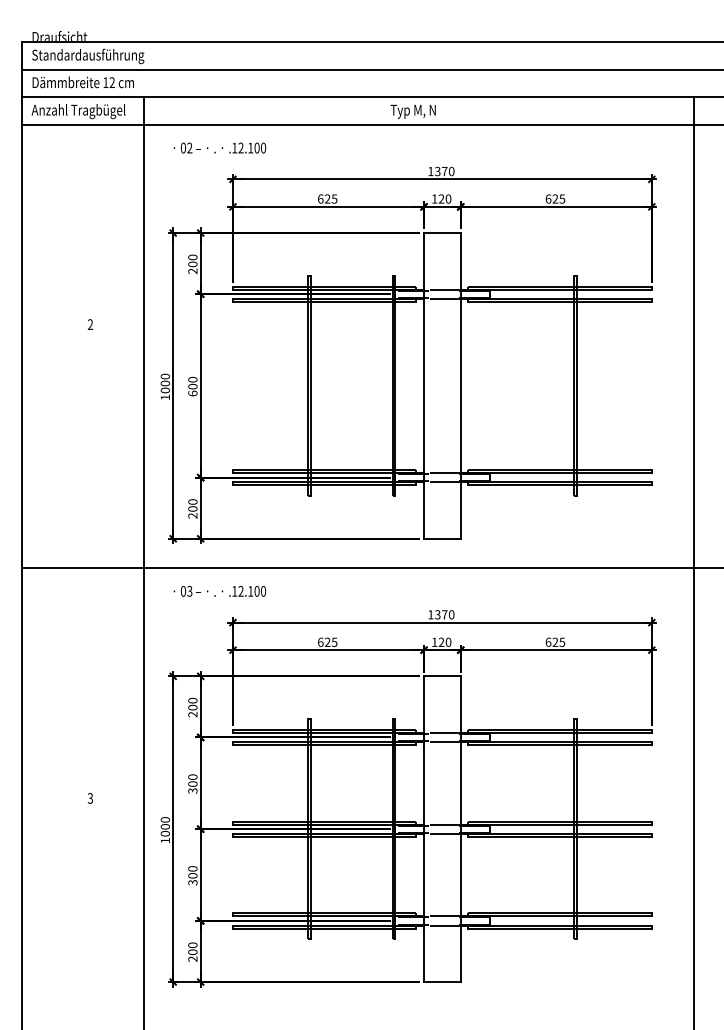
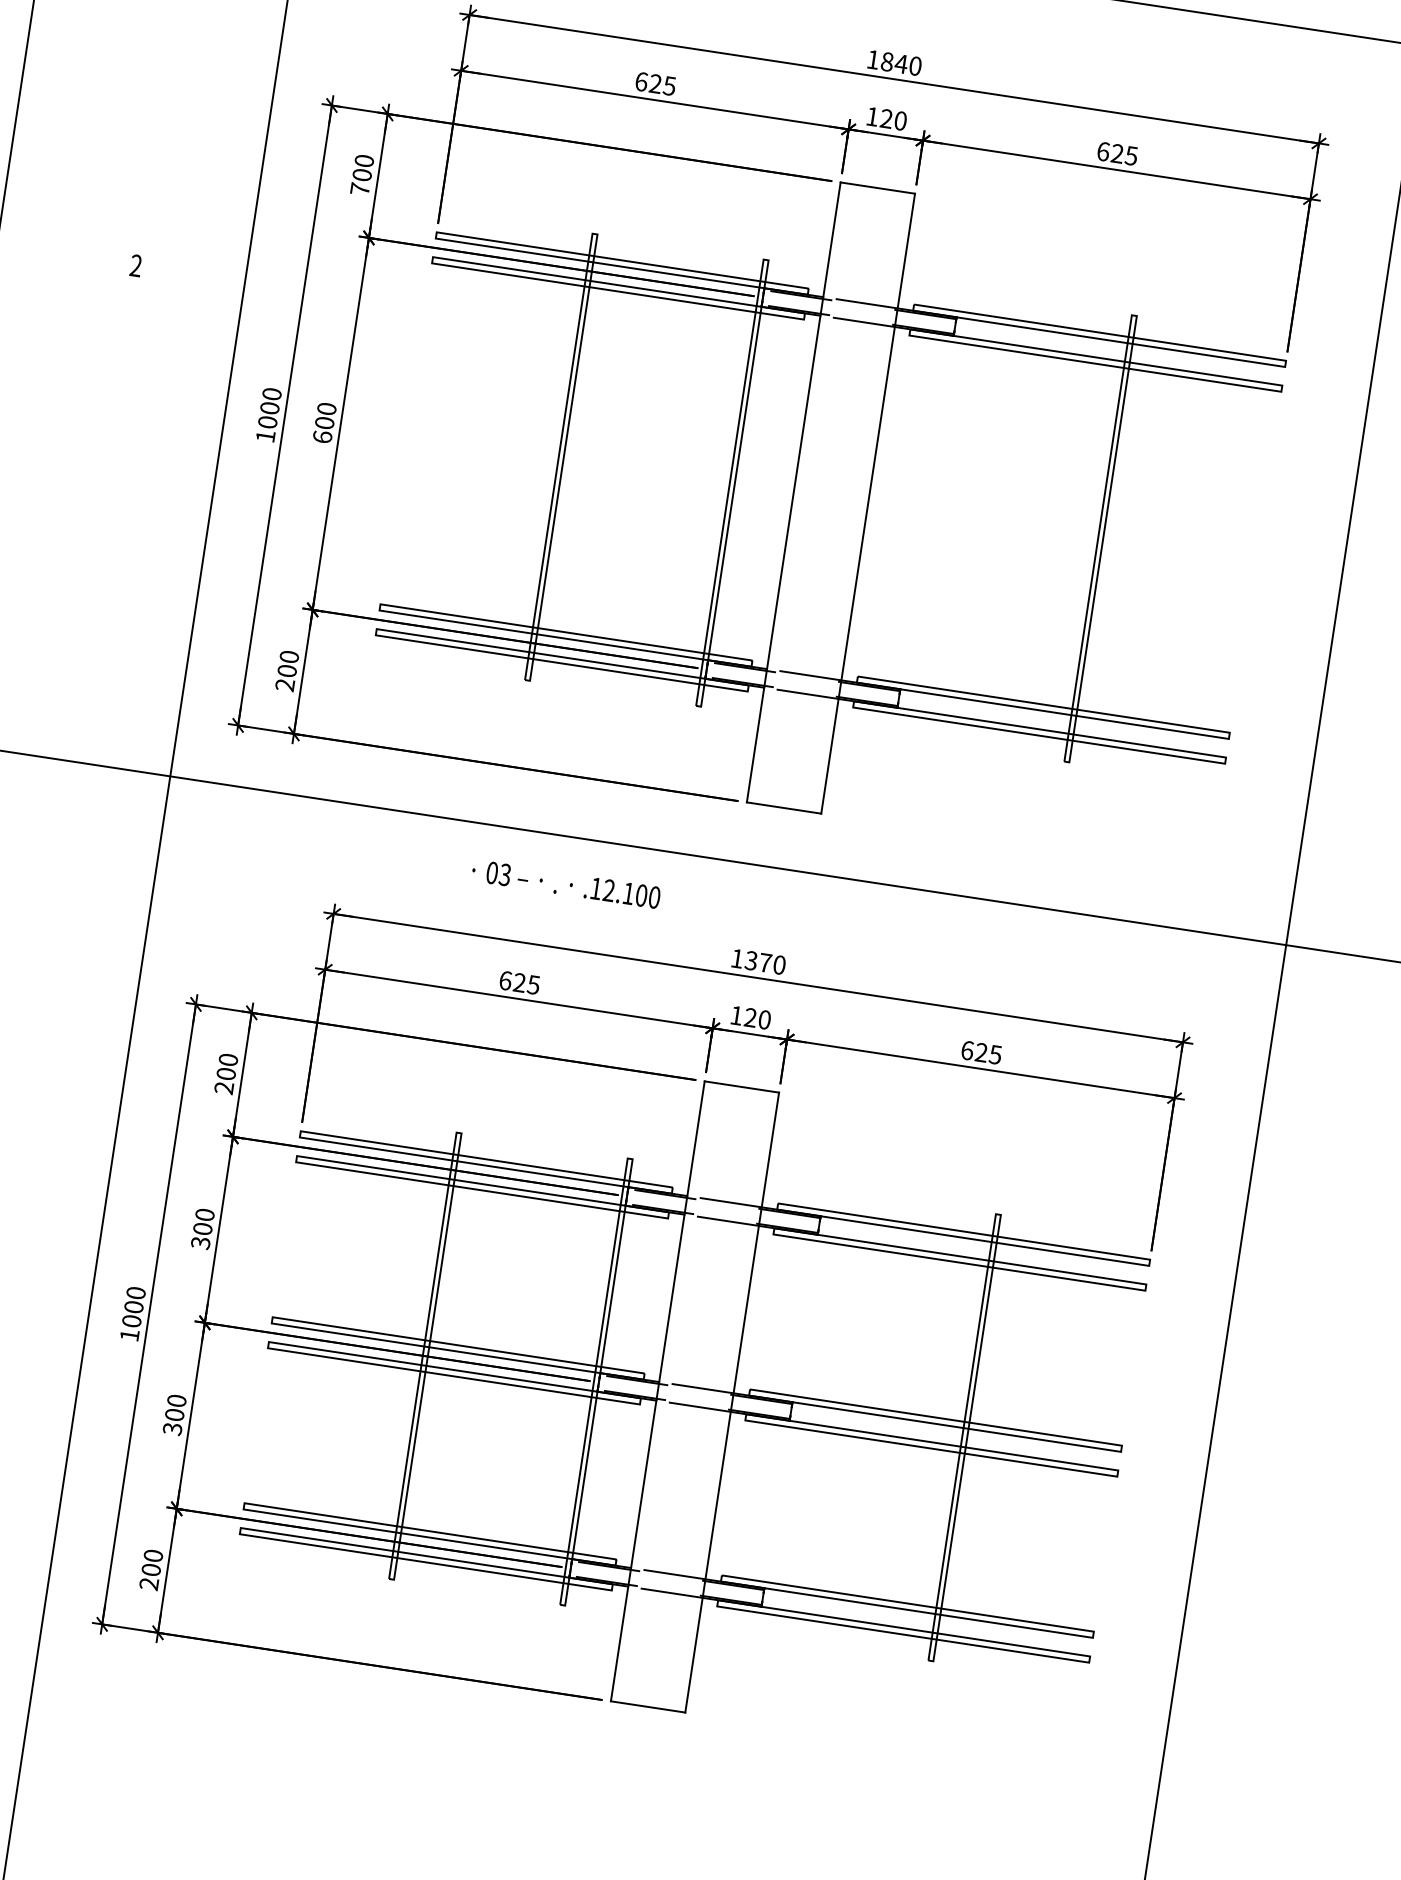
text: (441, 171) -> (894, 62), 1370 -> 1840
text: (192, 271) -> (359, 189), 200 -> 700
text: (219, 590) -> (565, 882), moved

